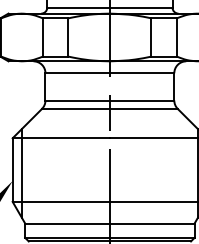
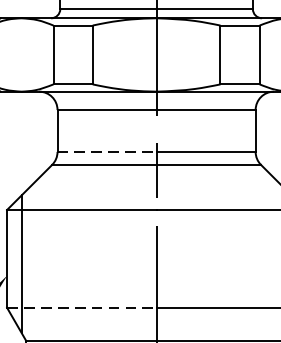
line: (78, 100) -> (108, 151), solid -> dashed
line: (61, 201) -> (82, 307), solid -> dashed

